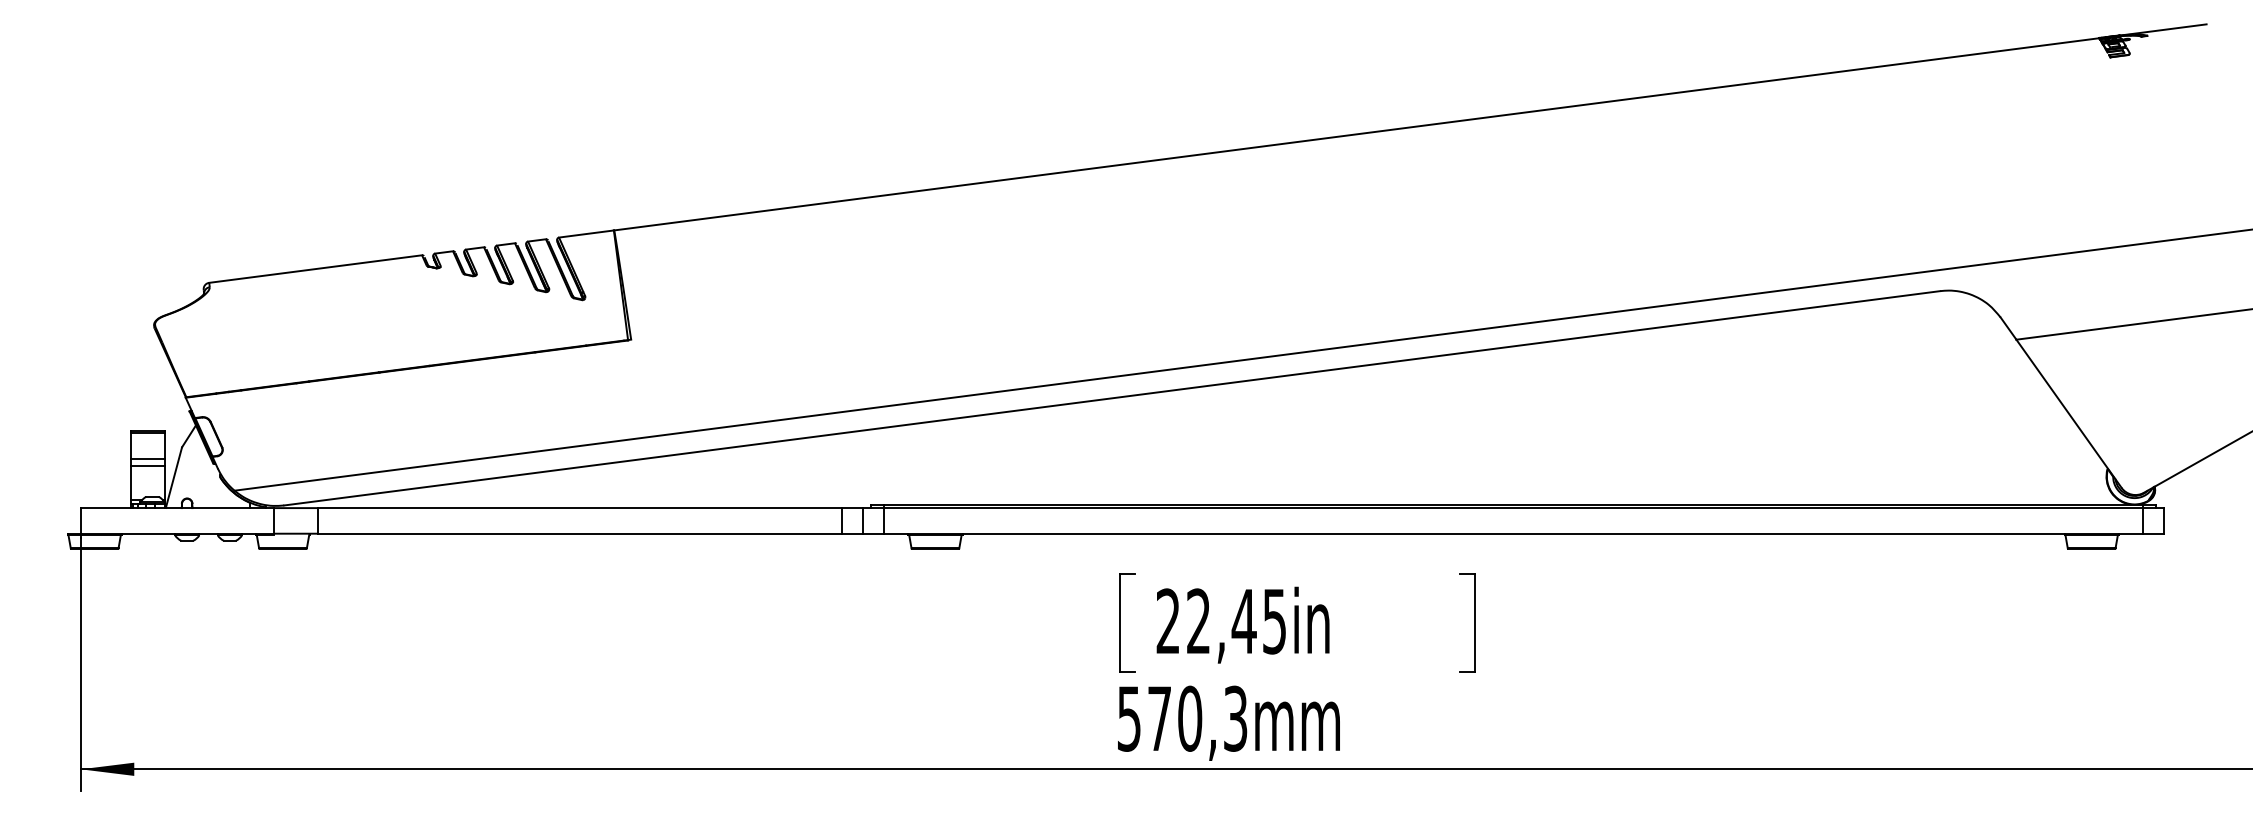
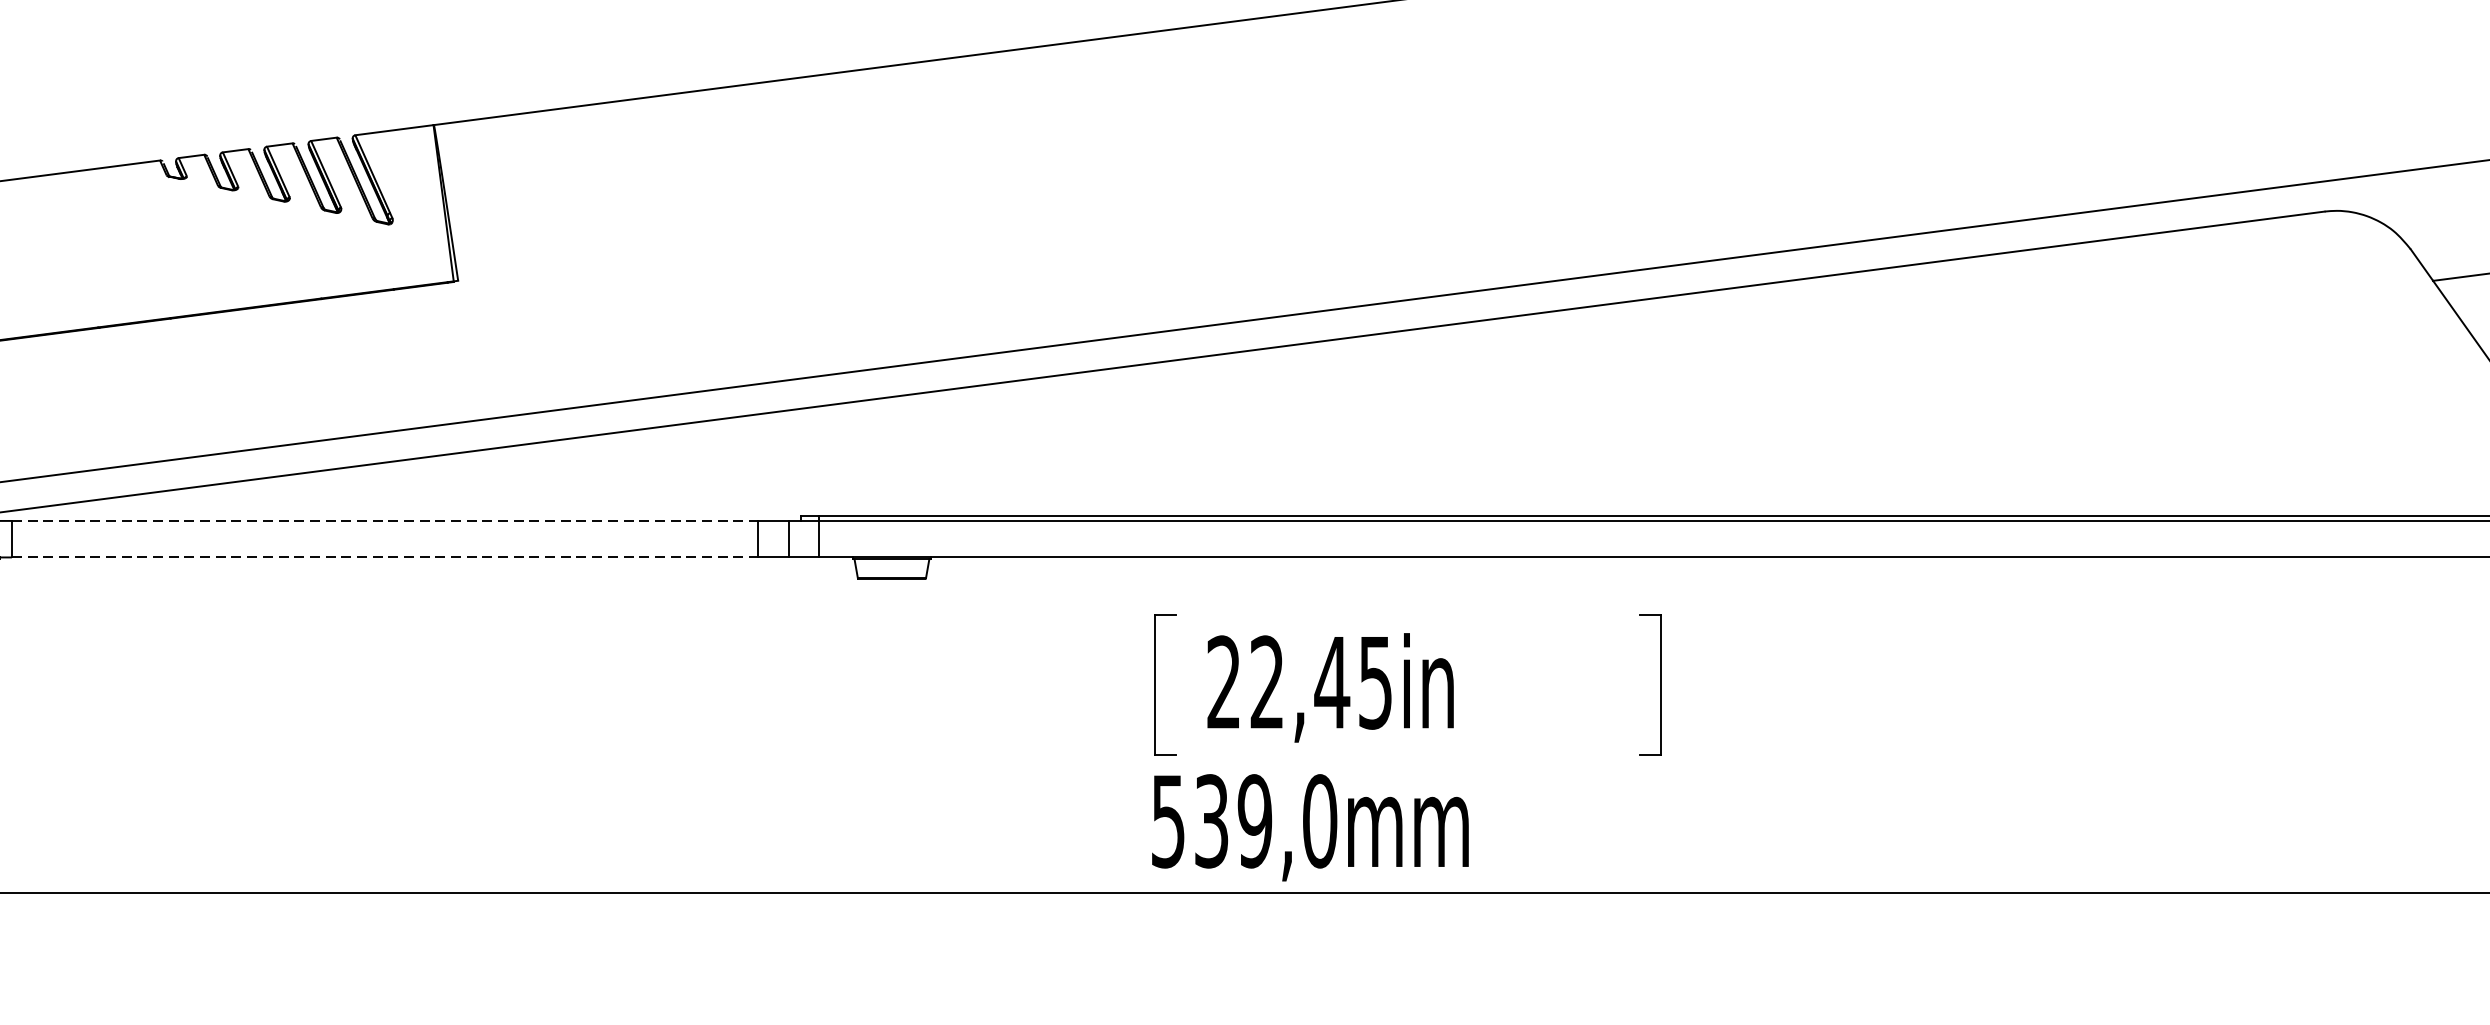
line: (579, 508) -> (384, 521), solid -> dashed
line: (579, 533) -> (384, 557), solid -> dashed
text: (1197, 718) -> (1265, 820), 570,3mm -> 539,0mm

